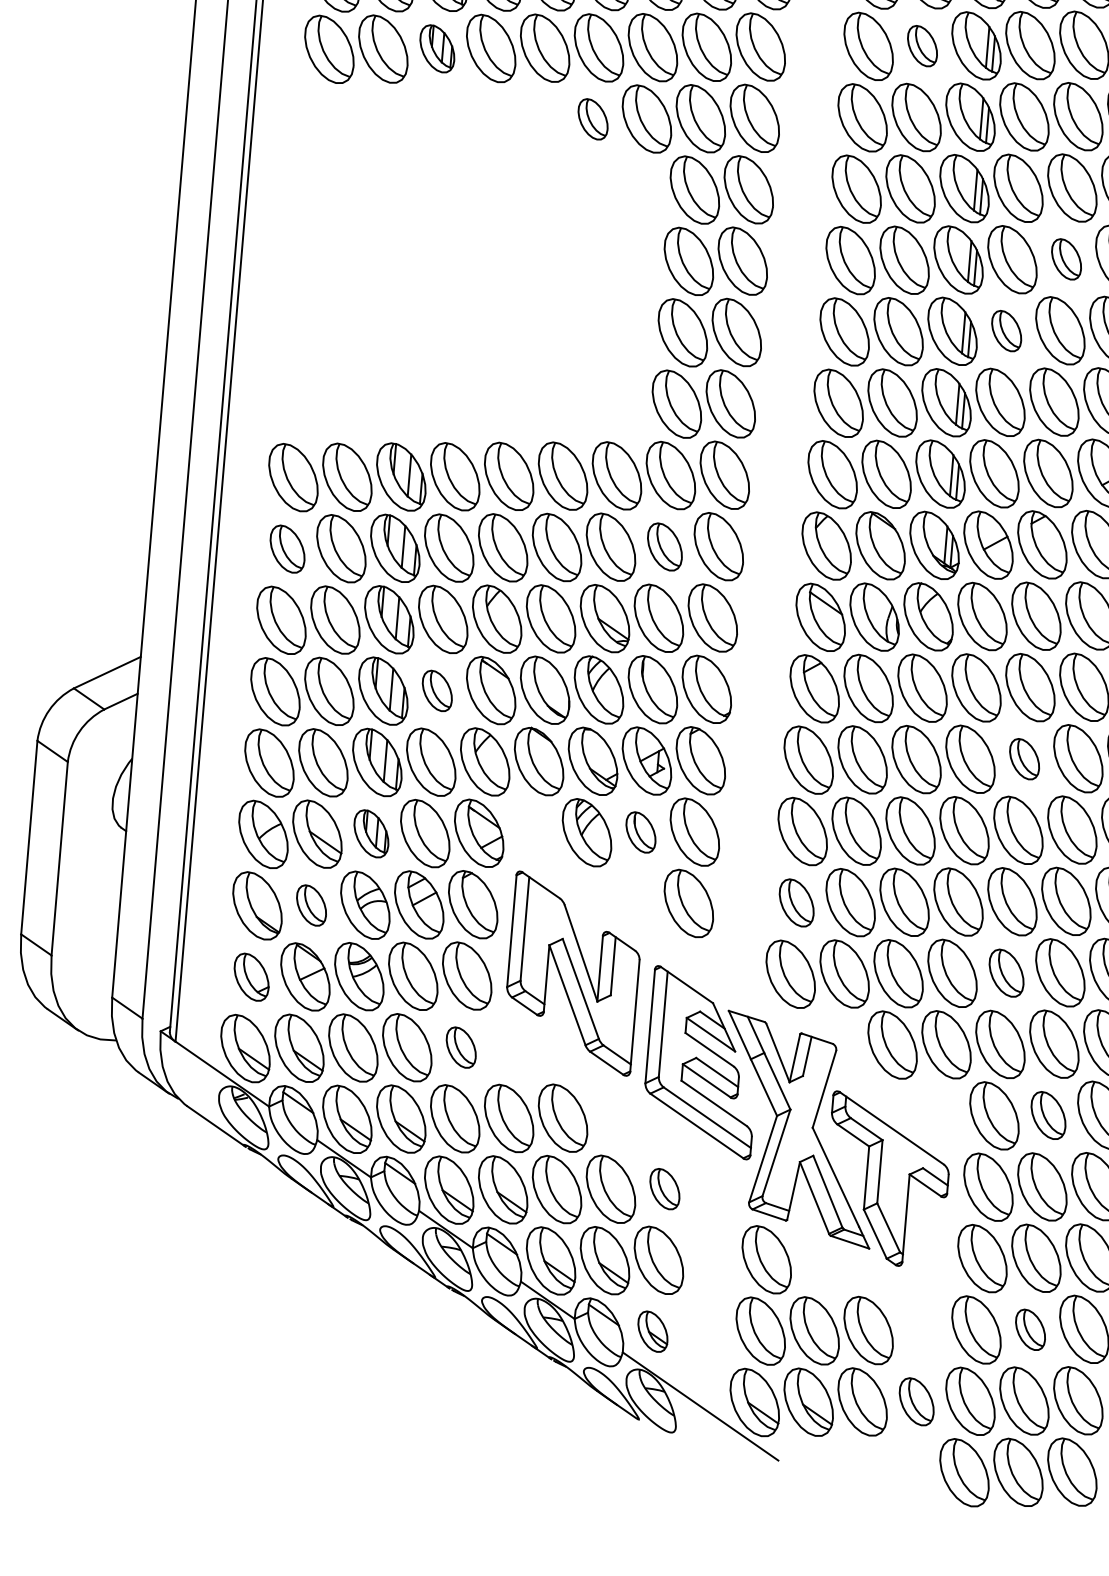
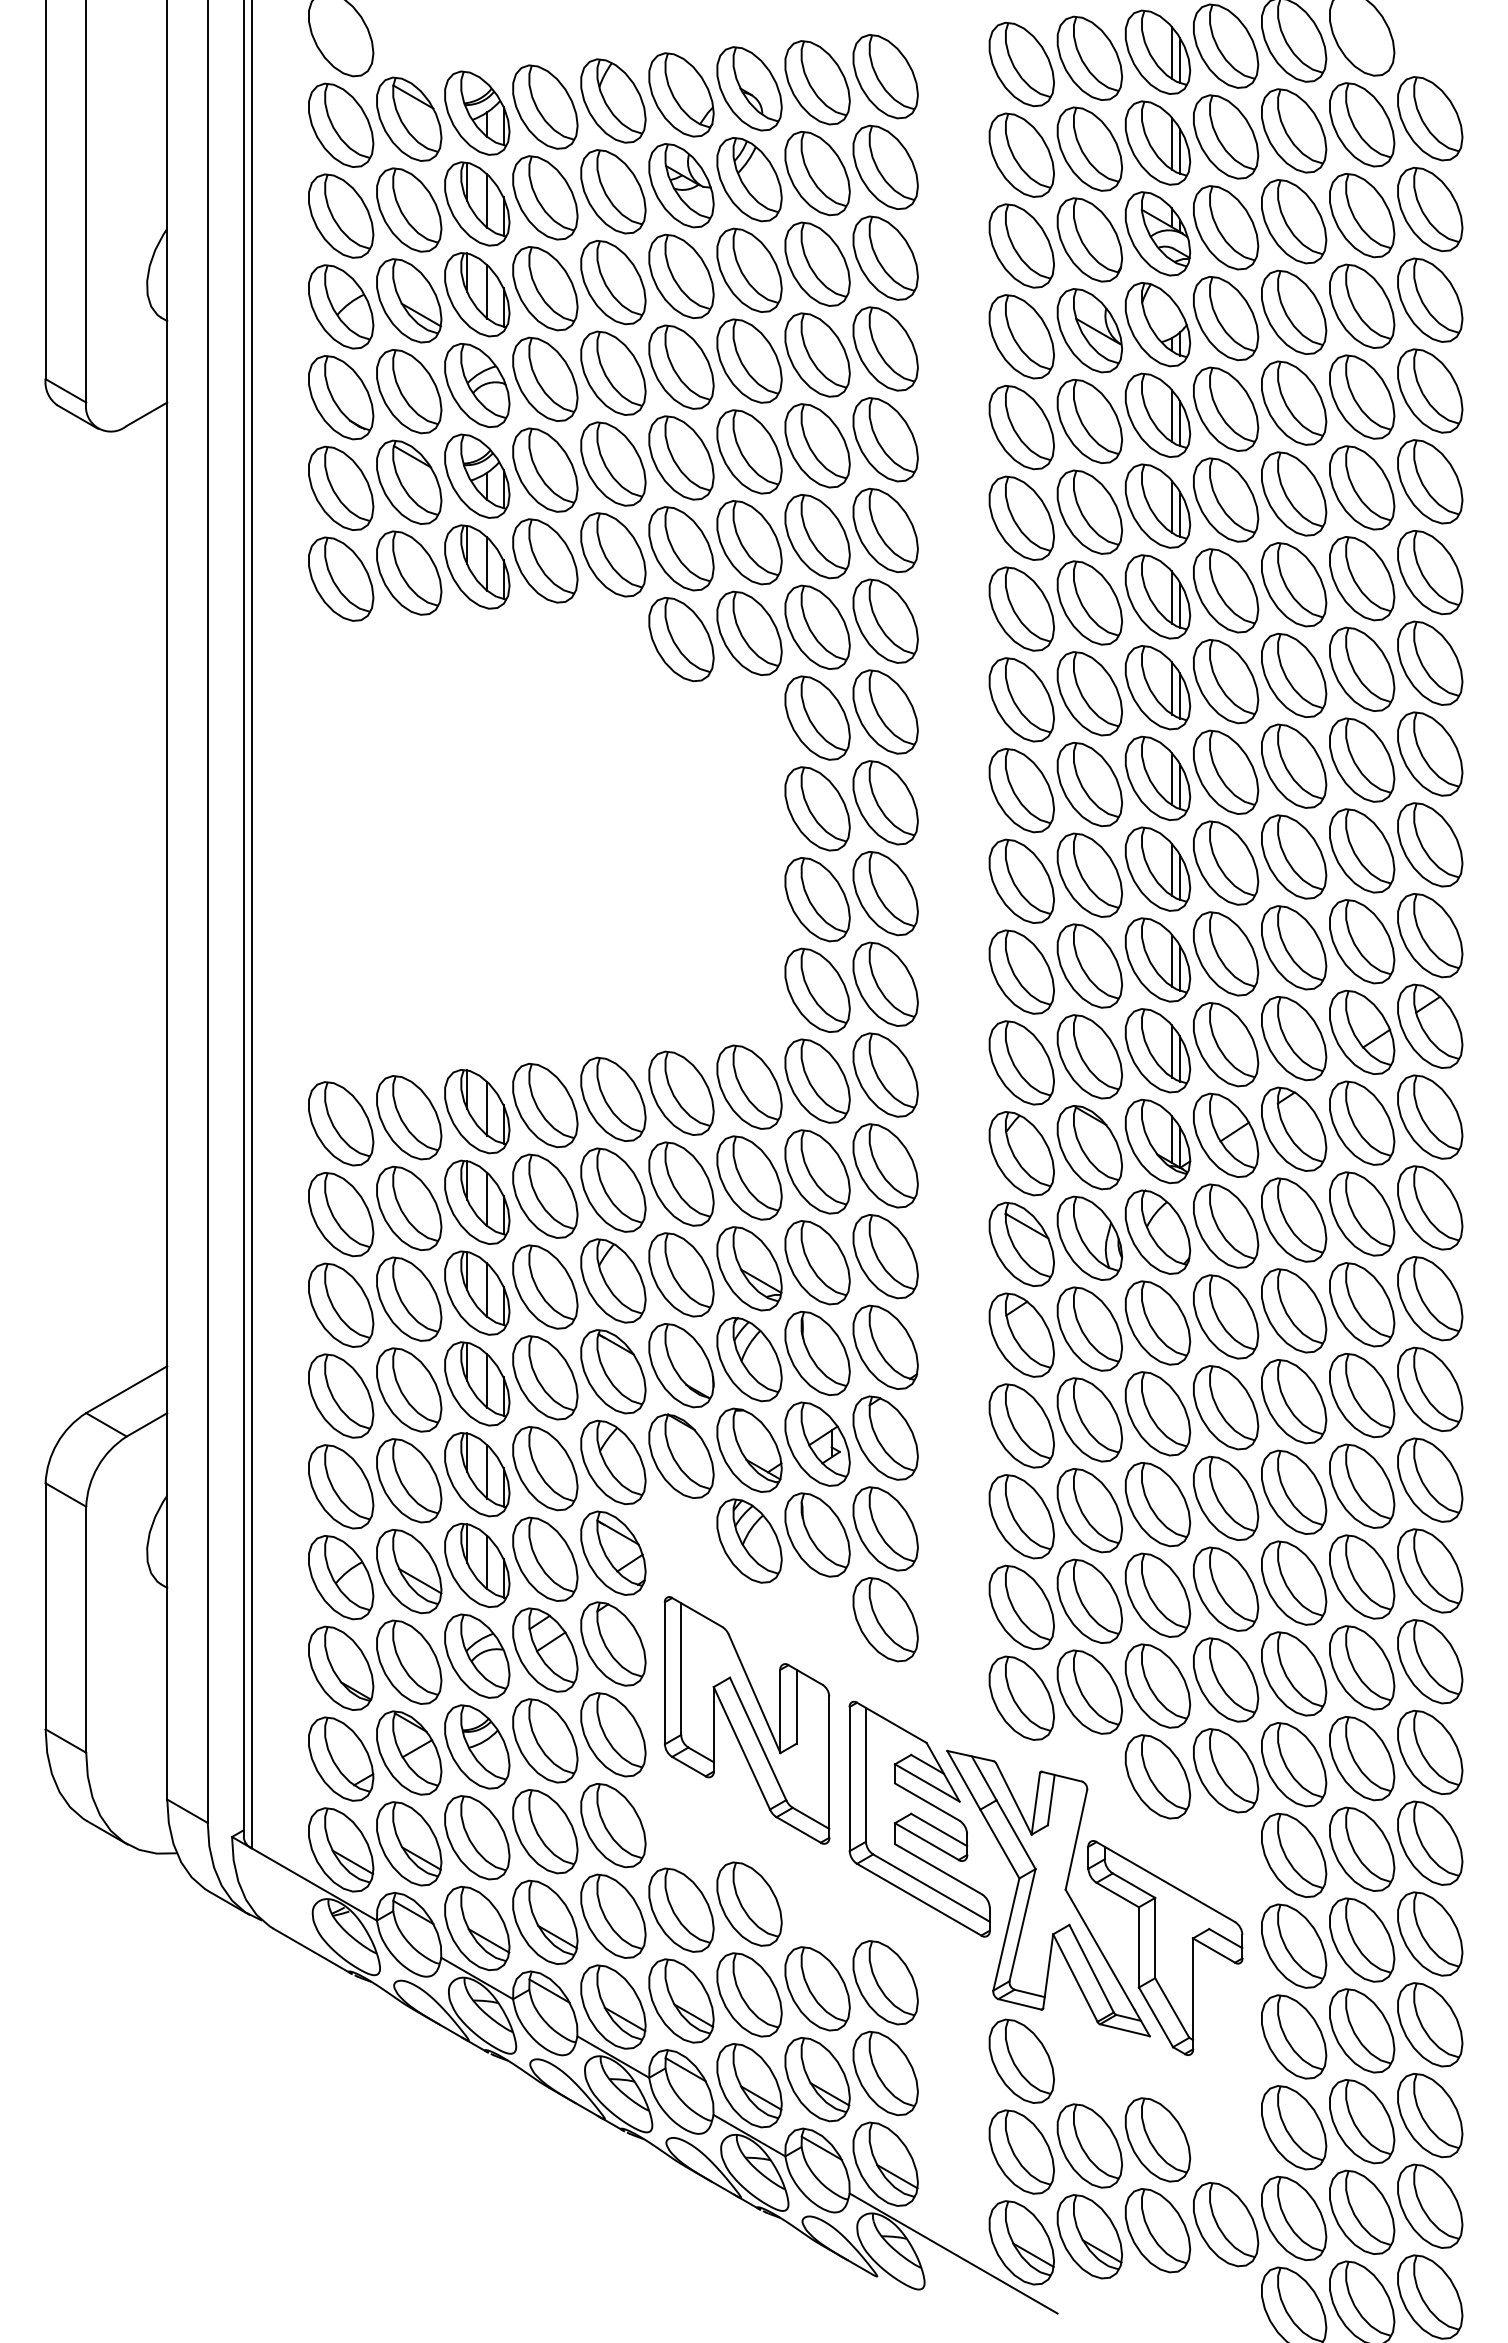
part: (922, 45) -> (1089, 511), size x1.67
part: (437, 48) -> (477, 566), size x1.43
part: (593, 119) -> (681, 639), size x1.67
part: (1066, 258) -> (1294, 765), size x1.67
part: (1007, 330) -> (1226, 862), size x1.67
part: (664, 546) -> (817, 1171), size x1.43
part: (287, 549) -> (341, 1214), size x1.43
part: (437, 690) -> (545, 1377), size x1.67
part: (1024, 759) -> (1294, 1401), size x1.67
part: (641, 832) -> (817, 1534), size x1.67
part: (371, 833) -> (477, 1564), size x1.43
part: (796, 902) -> (1021, 1607), size x1.43
part: (311, 905) -> (409, 1661), size x1.67
part: (1006, 972) -> (1294, 1673), size x1.43
part: (251, 976) -> (341, 1758), size x1.43
part: (461, 1047) -> (613, 1825), size x1.67
part: (1048, 1115) -> (1362, 1848), size x1.43
part: (664, 1188) -> (885, 1982), size x1.67
part: (1030, 1329) -> (1362, 2121), size x1.67
part: (652, 1331) -> (885, 2163), size x1.67
part: (917, 1401) -> (1226, 2224), size x1.43

